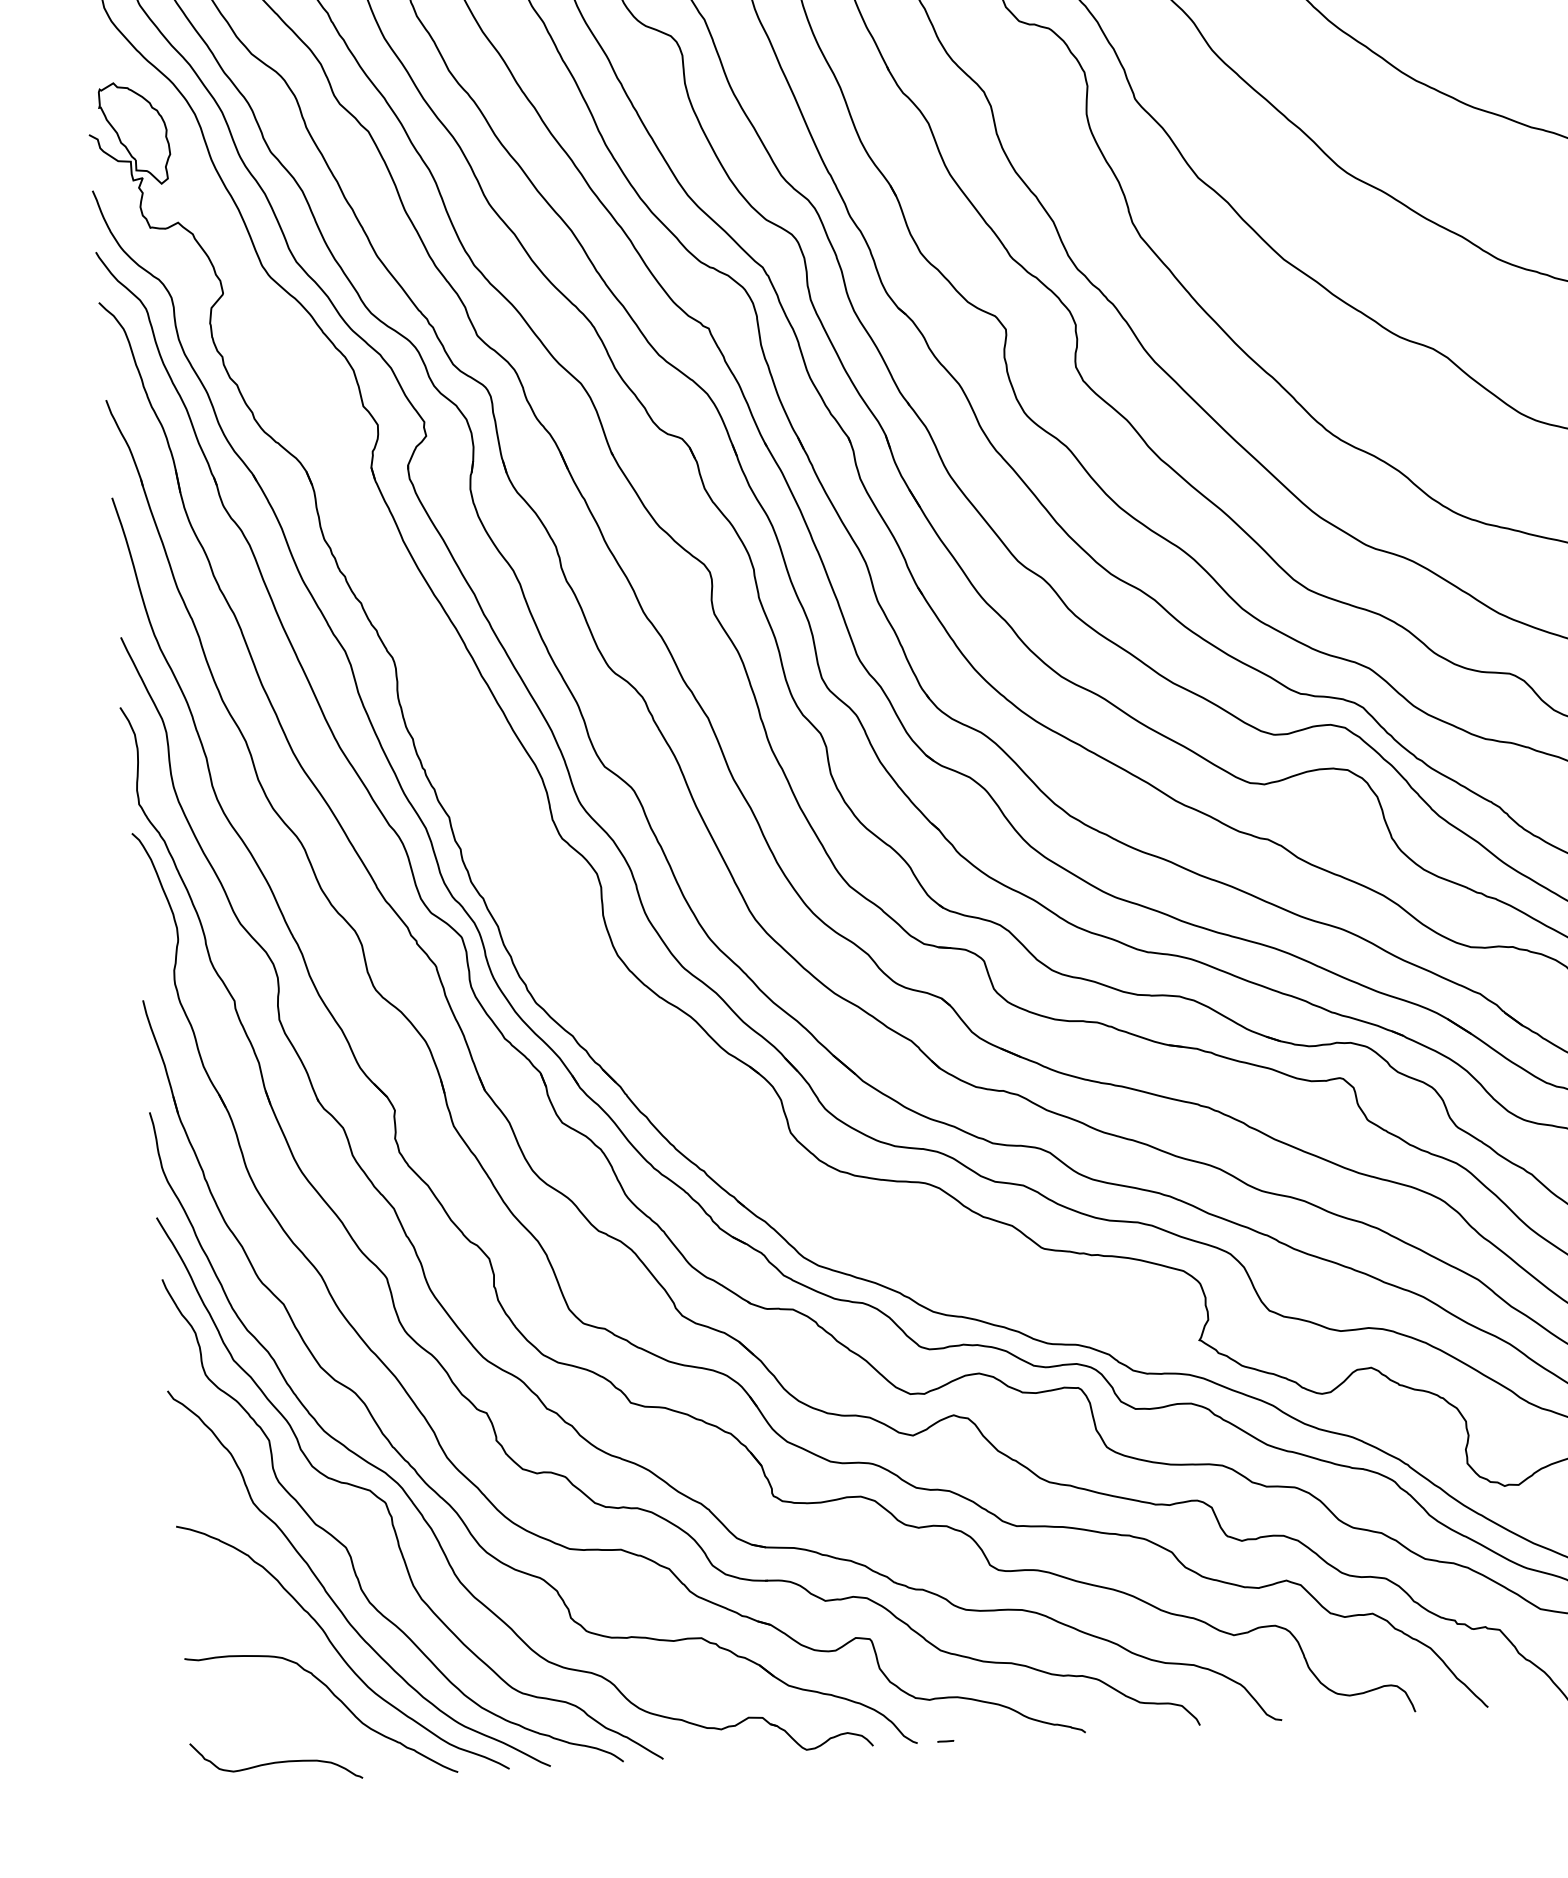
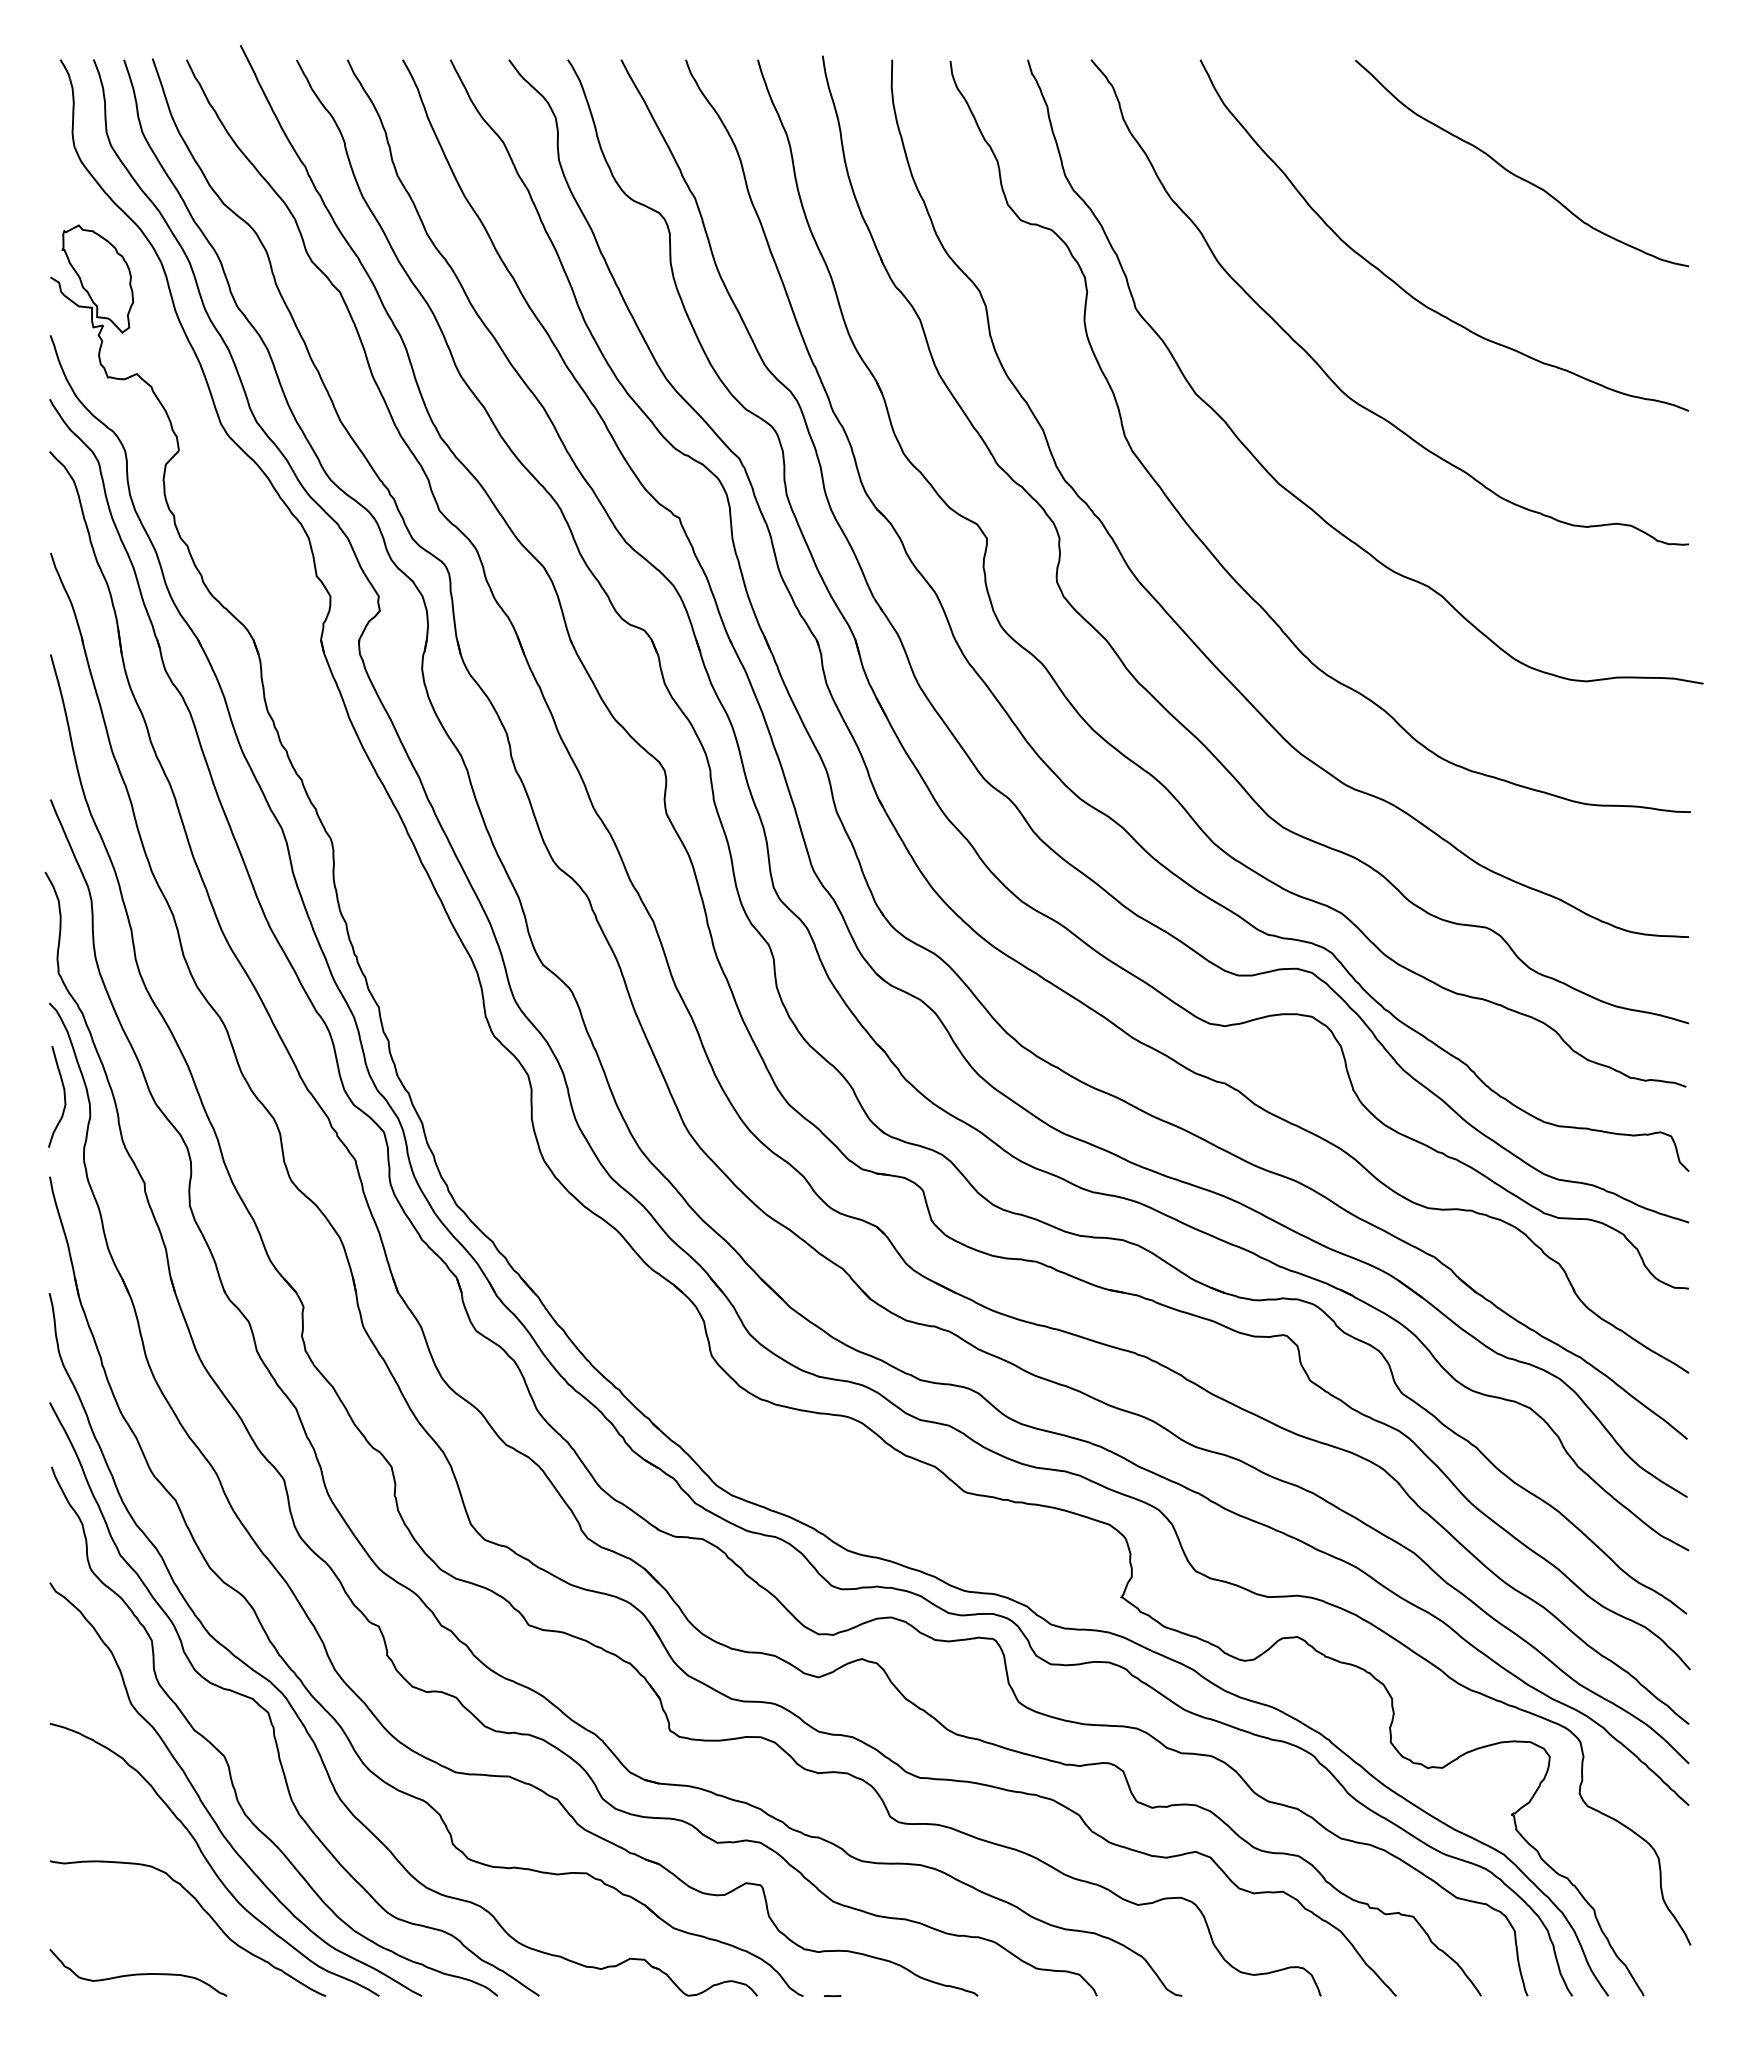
curve: (151, 921) -> (63, 1095), added

